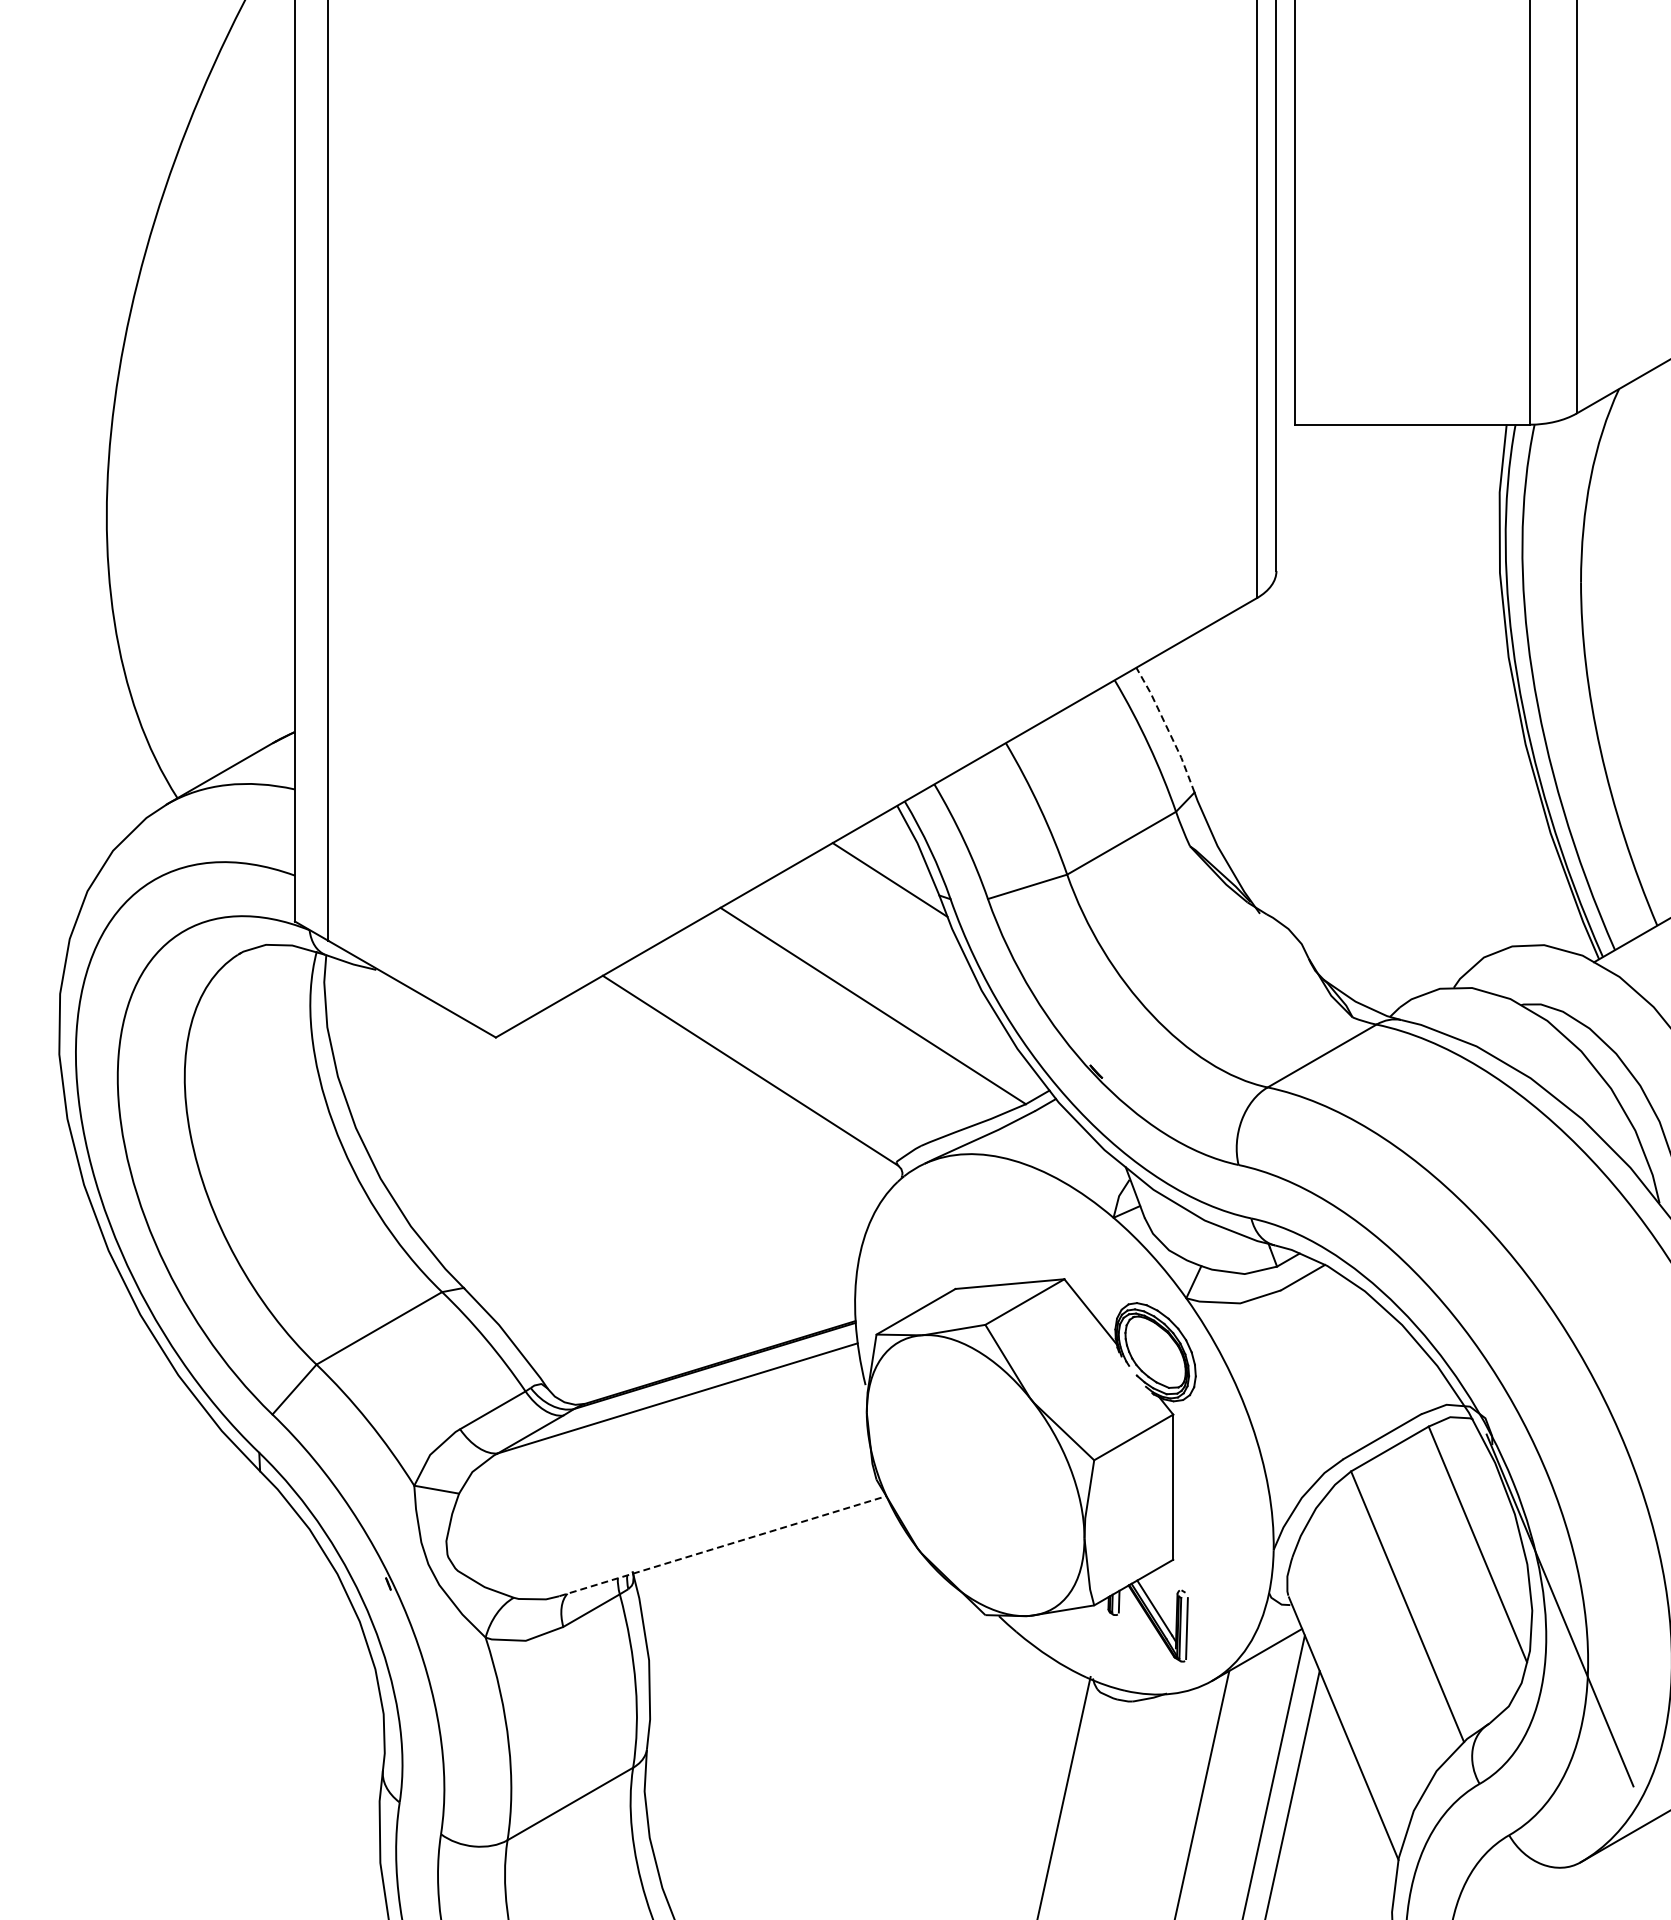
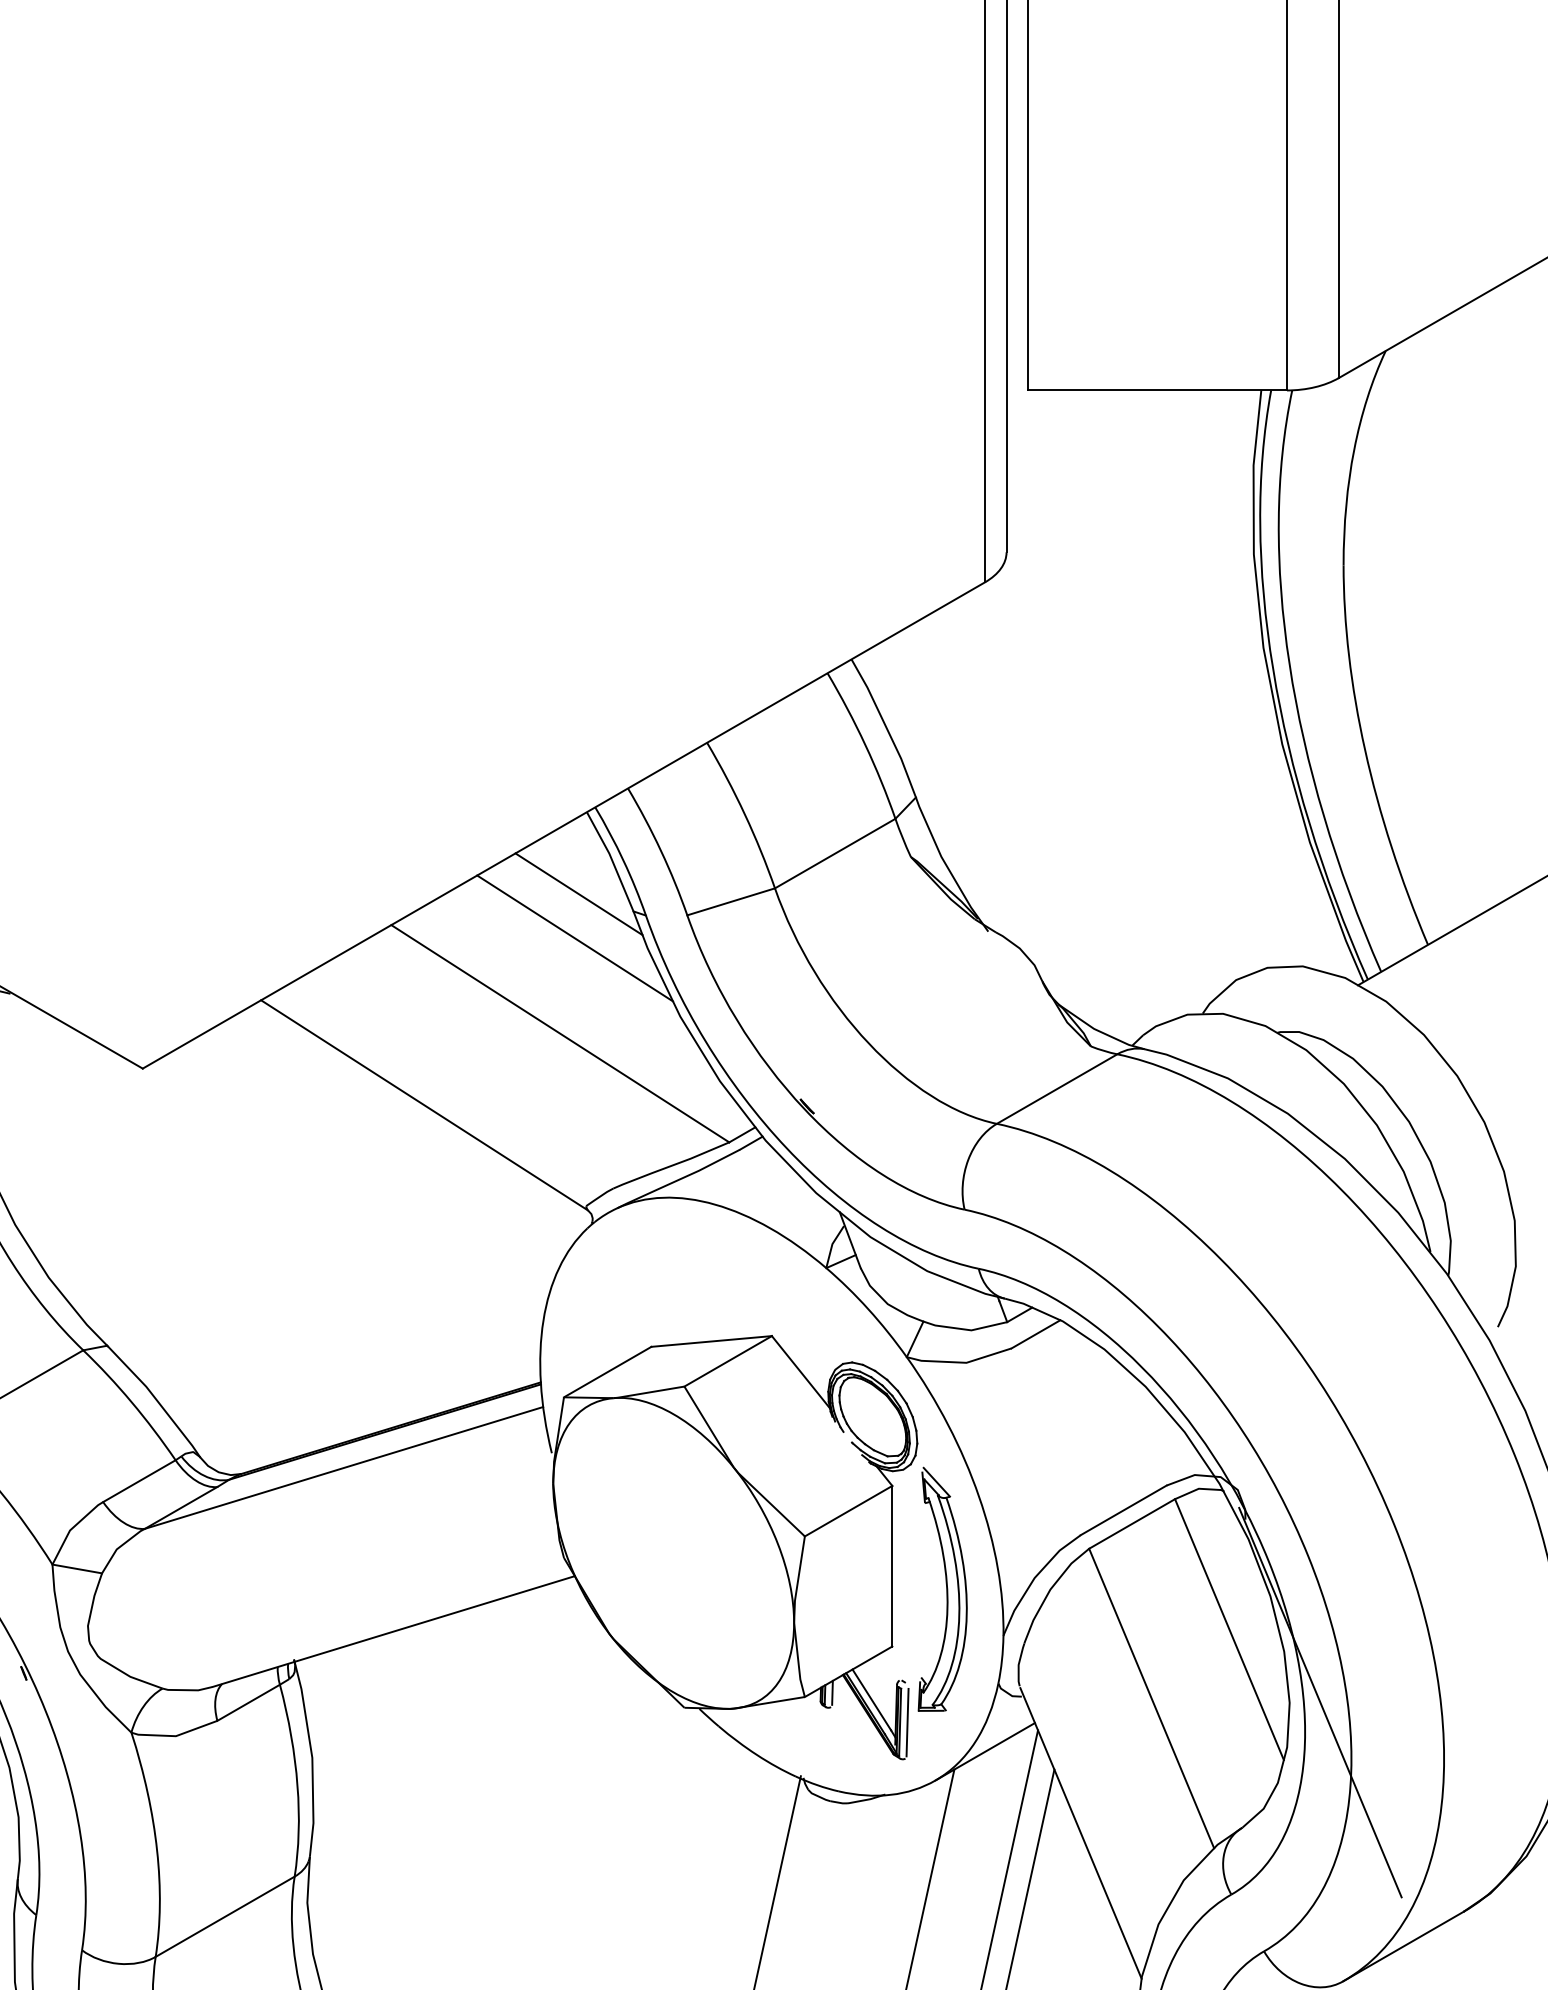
line: (1167, 728) -> (885, 726), dashed -> solid
line: (886, 919) -> (575, 937), added
part: (1218, 1507) -> (942, 1588), added
line: (723, 1546) -> (394, 1631), dashed -> solid

